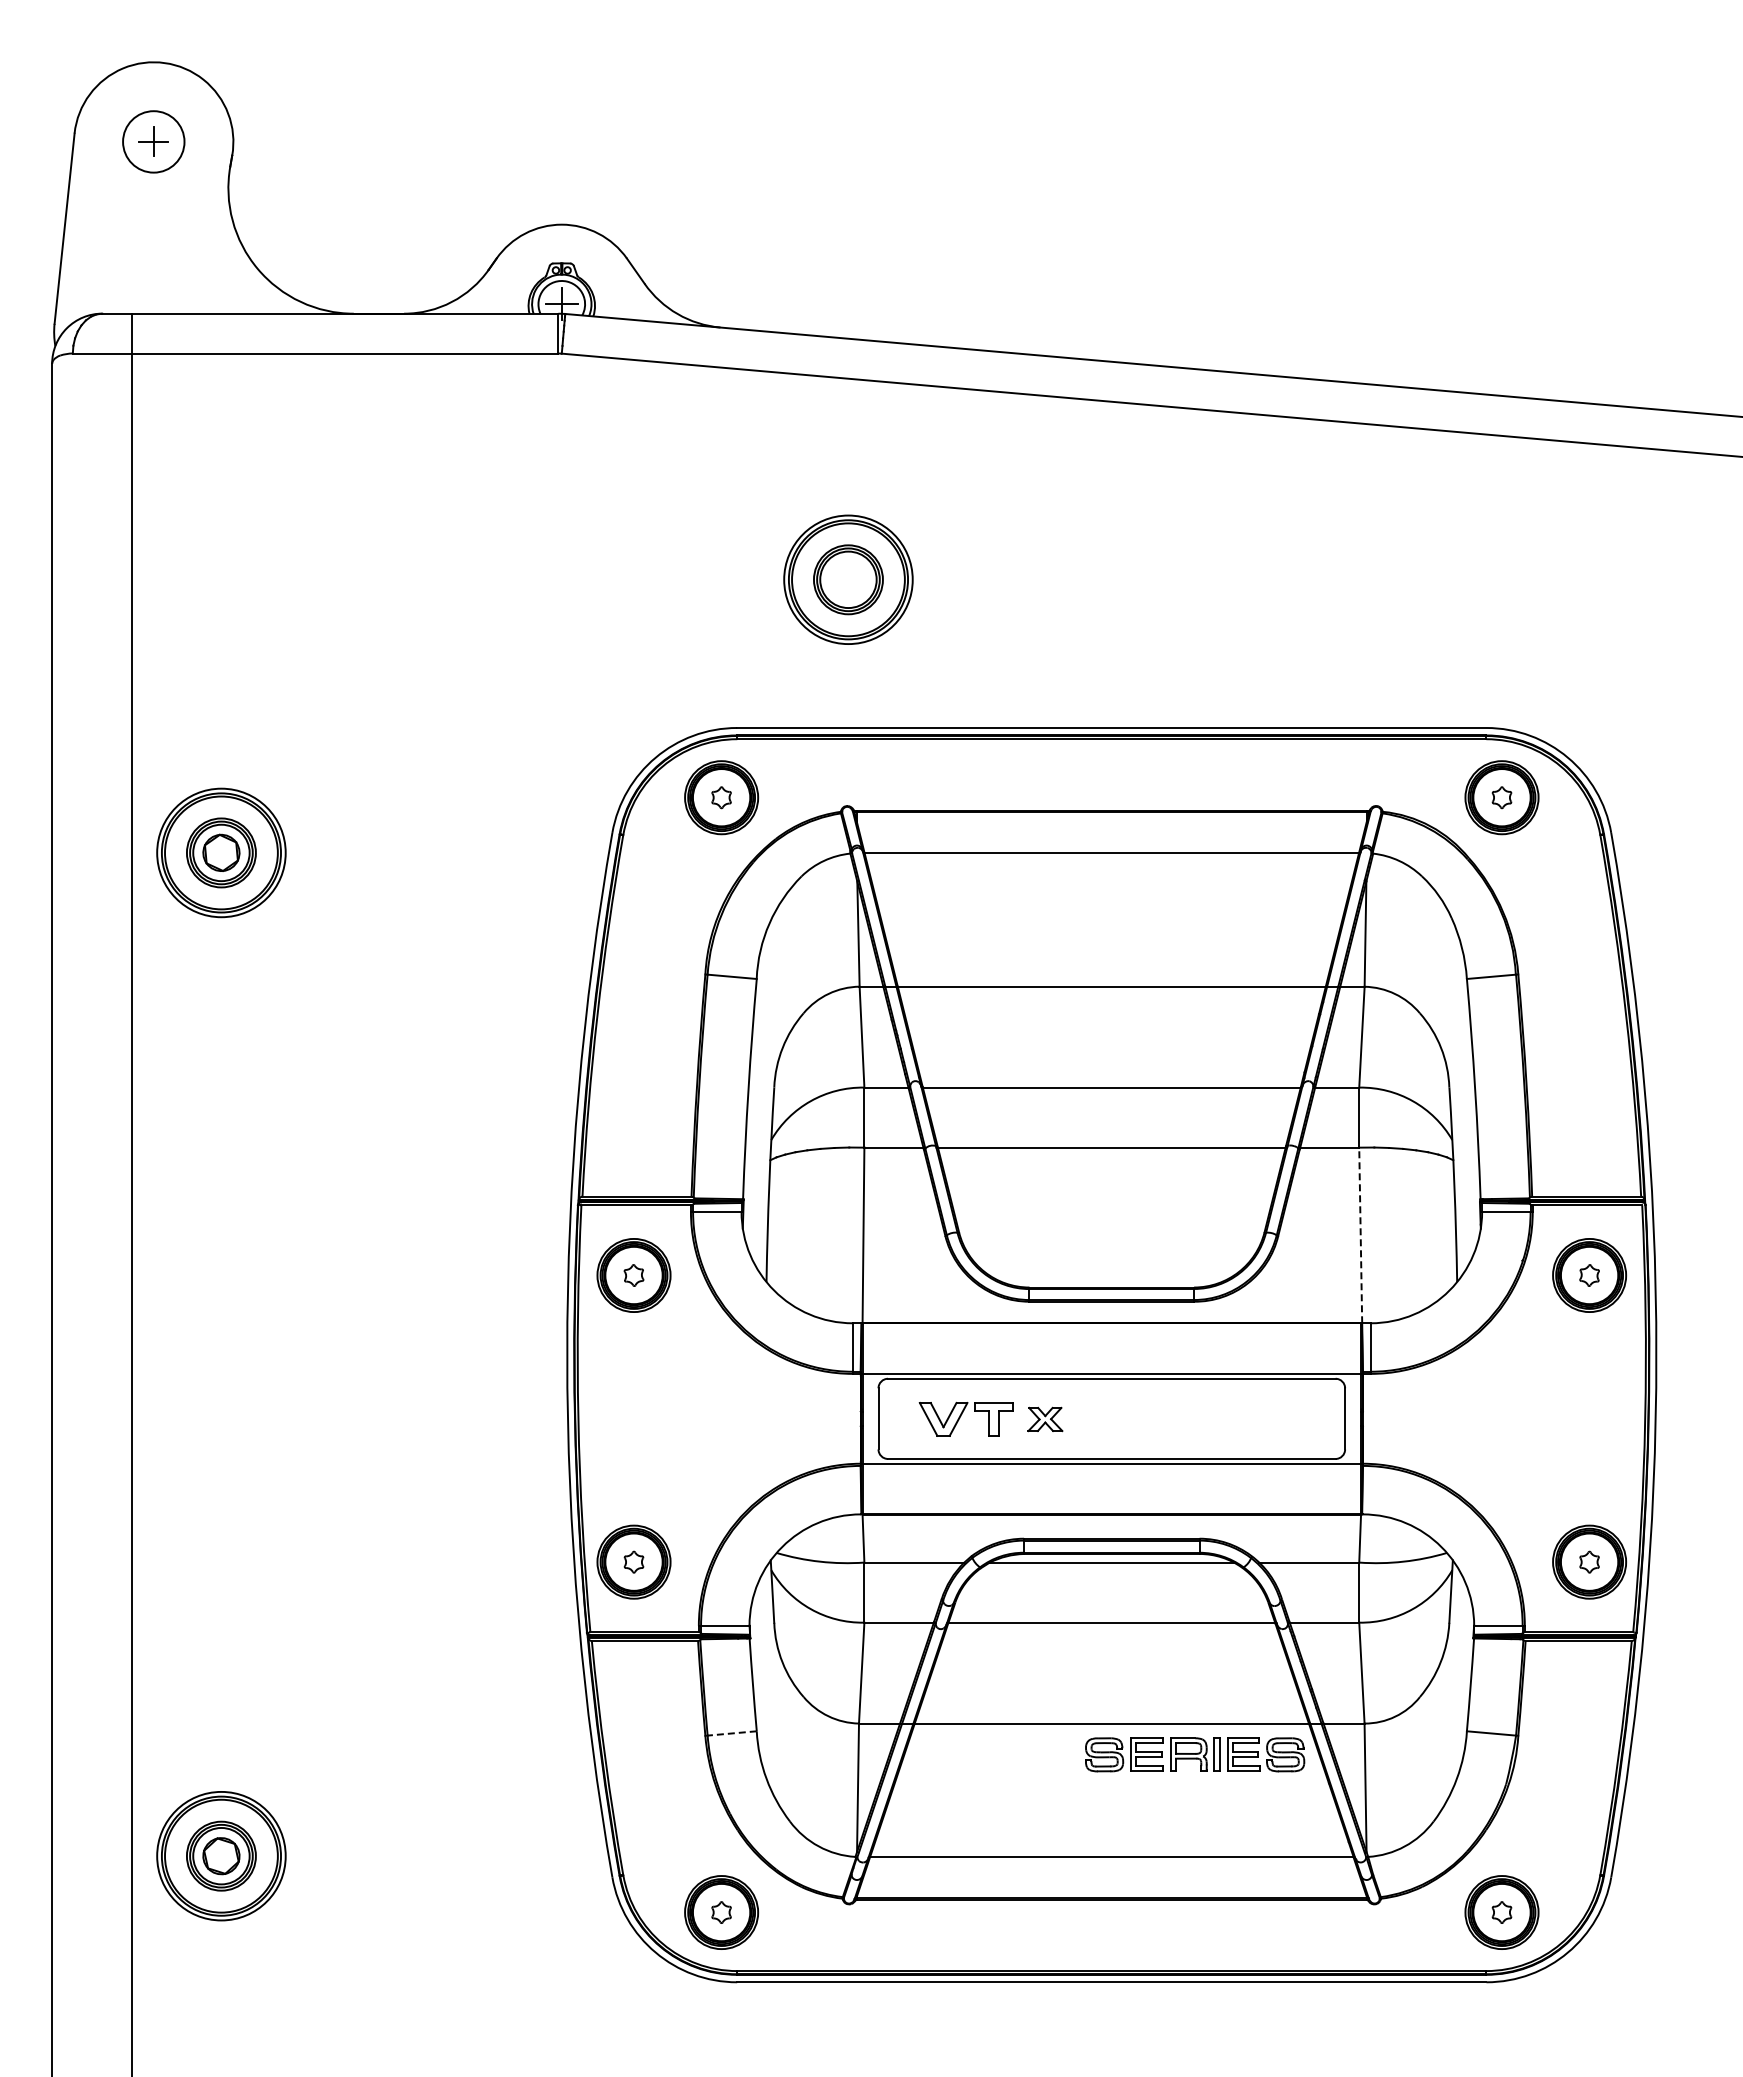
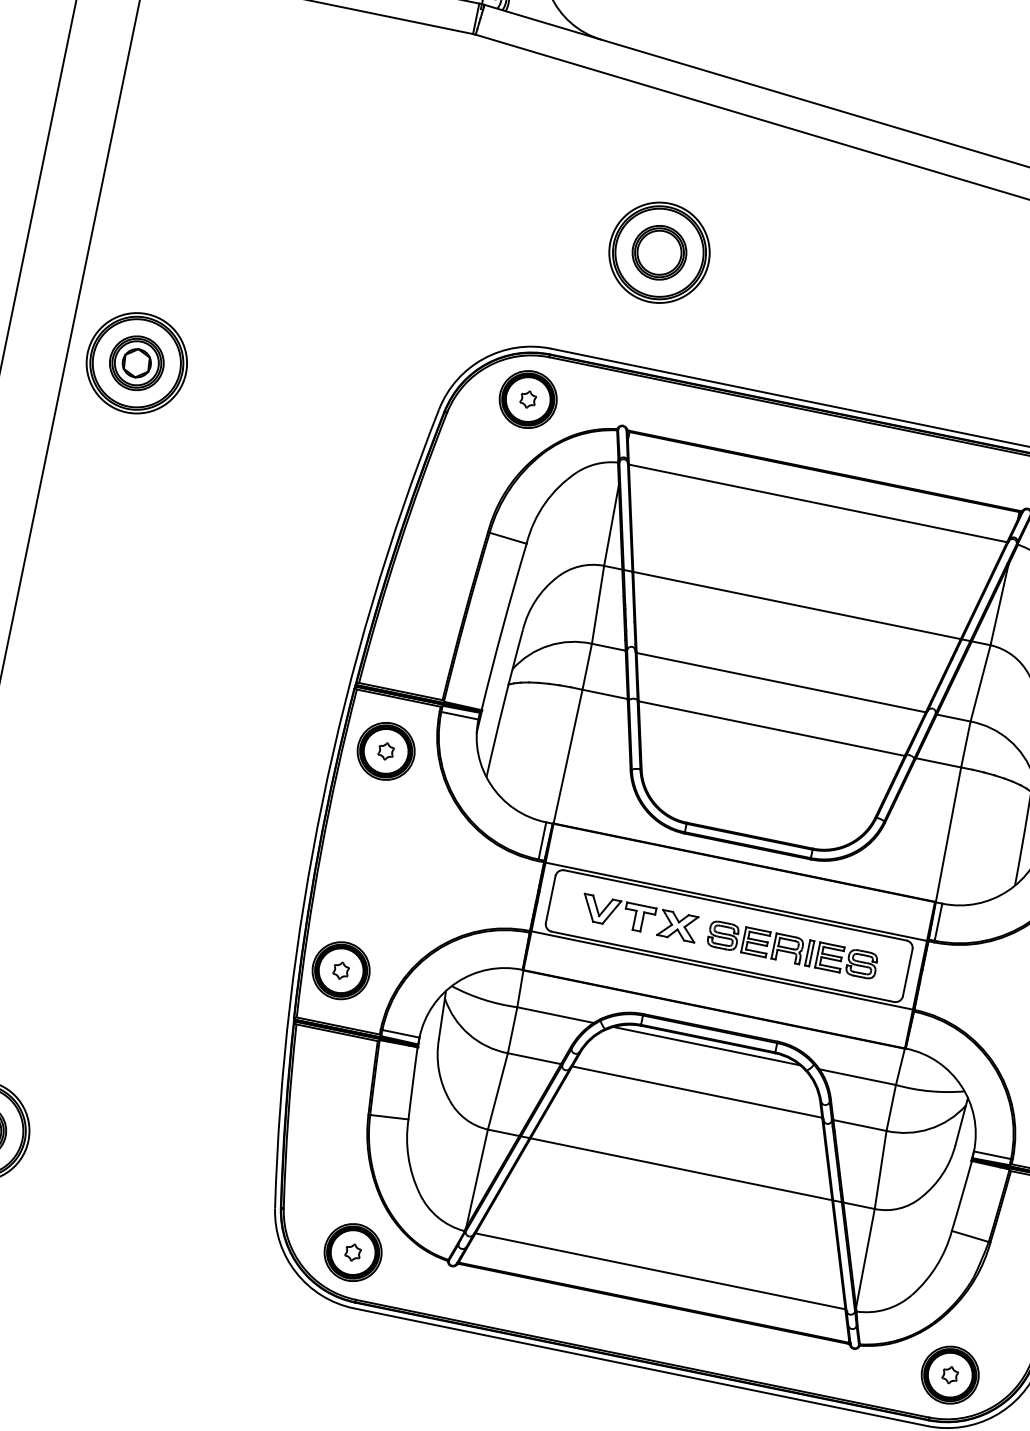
line: (1360, 1235) -> (948, 834), dashed -> solid
part: (1045, 1419) -> (678, 926), size x1.43
line: (732, 1733) -> (389, 1117), dashed -> solid
part: (1195, 1754) -> (793, 949), moved

